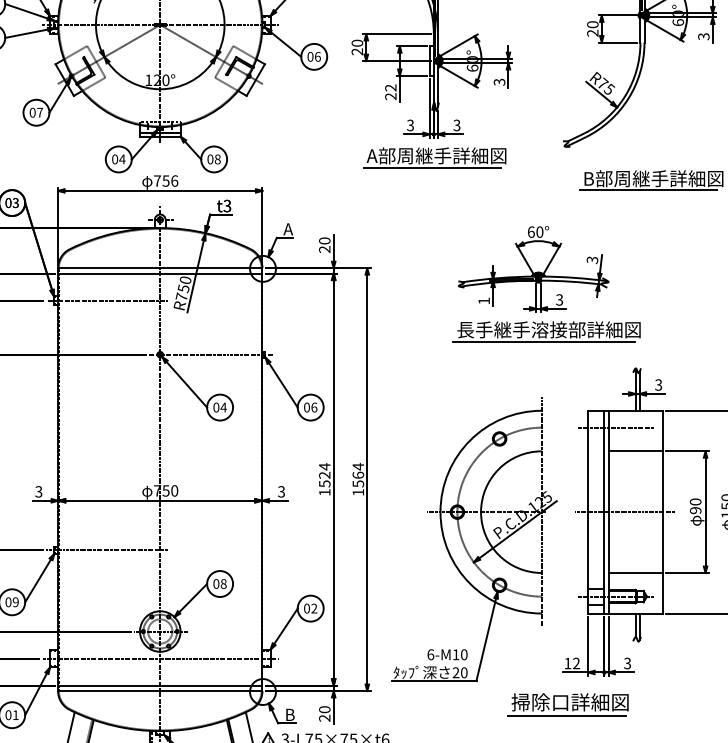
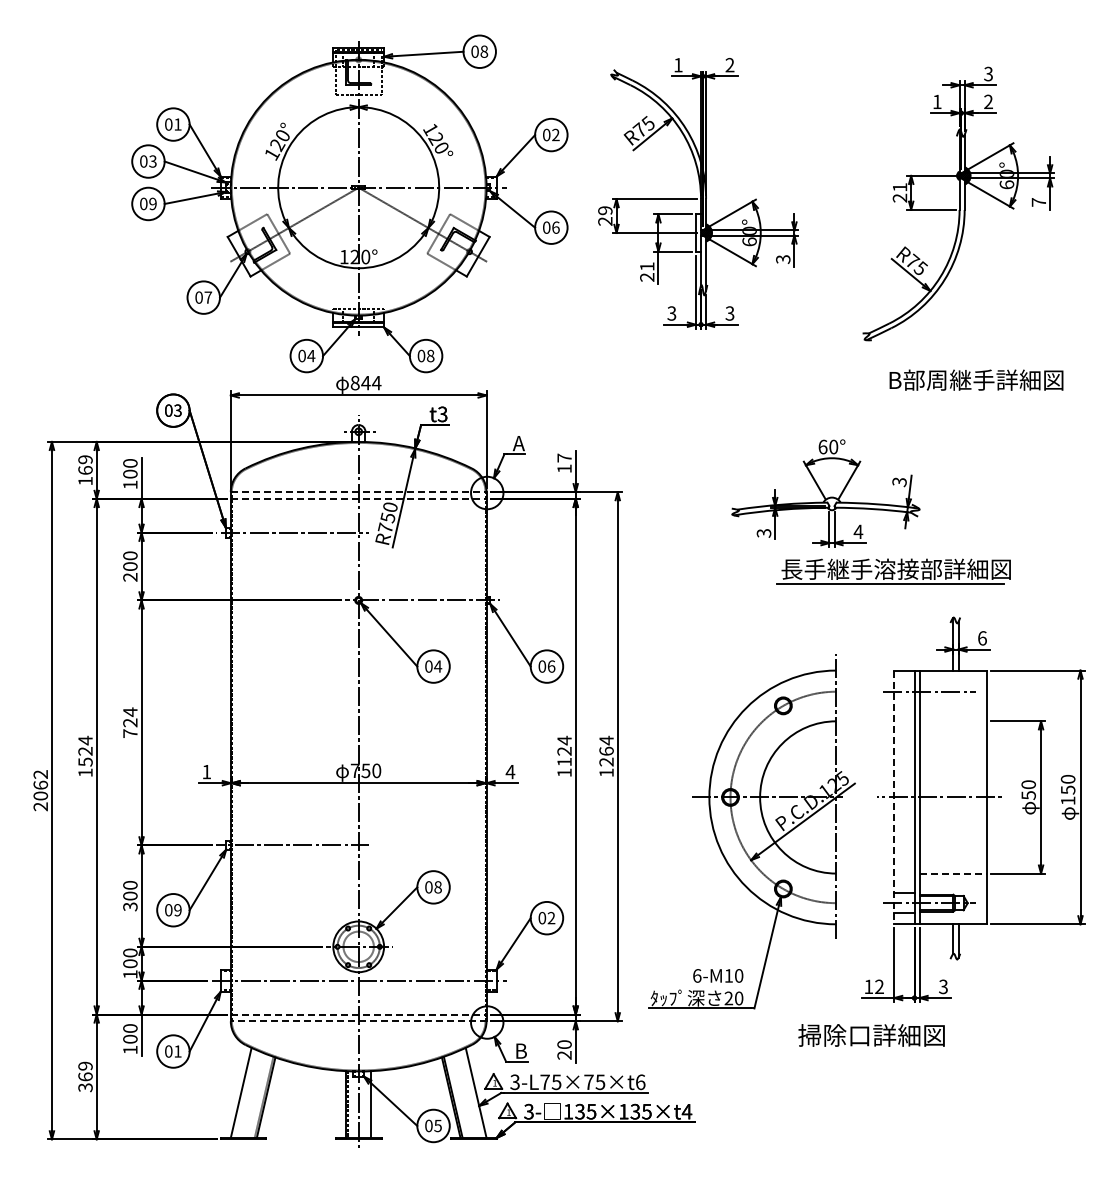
text: (592, 24) -> (899, 187), 20 -> 21
text: (703, 36) -> (1038, 202), 3 -> 7
text: (357, 43) -> (605, 210), 20 -> 29
text: (391, 87) -> (647, 266), 22 -> 21
part: (434, 157) -> (701, 353), removed
text: (165, 180) -> (365, 382), 756 -> 844
line: (648, 190) -> (969, 394), removed
text: (324, 245) -> (564, 463), 20 -> 17
line: (160, 268) -> (358, 492), solid -> dashed
line: (160, 273) -> (358, 498), solid -> dashed
hatch: (538, 277) -> (831, 503), removed
text: (559, 299) -> (858, 531), 3 -> 4
text: (483, 301) -> (763, 533), 1 -> 3
part: (546, 331) -> (893, 571), moved
text: (657, 385) -> (981, 638), 3 -> 6
line: (635, 451) -> (953, 721), removed
text: (324, 483) -> (564, 761), 1524 -> 1124
text: (358, 483) -> (606, 761), 1564 -> 1264
text: (38, 491) -> (206, 771), 3 -> 1
text: (281, 491) -> (510, 771), 3 -> 4
text: (695, 510) -> (1028, 795), 90 -> 50
line: (588, 512) -> (894, 797), solid -> dashed
line: (635, 572) -> (953, 873), solid -> dashed
line: (160, 685) -> (358, 1014), solid -> dashed
line: (160, 691) -> (358, 1021), solid -> dashed
line: (566, 715) -> (866, 1052), removed

